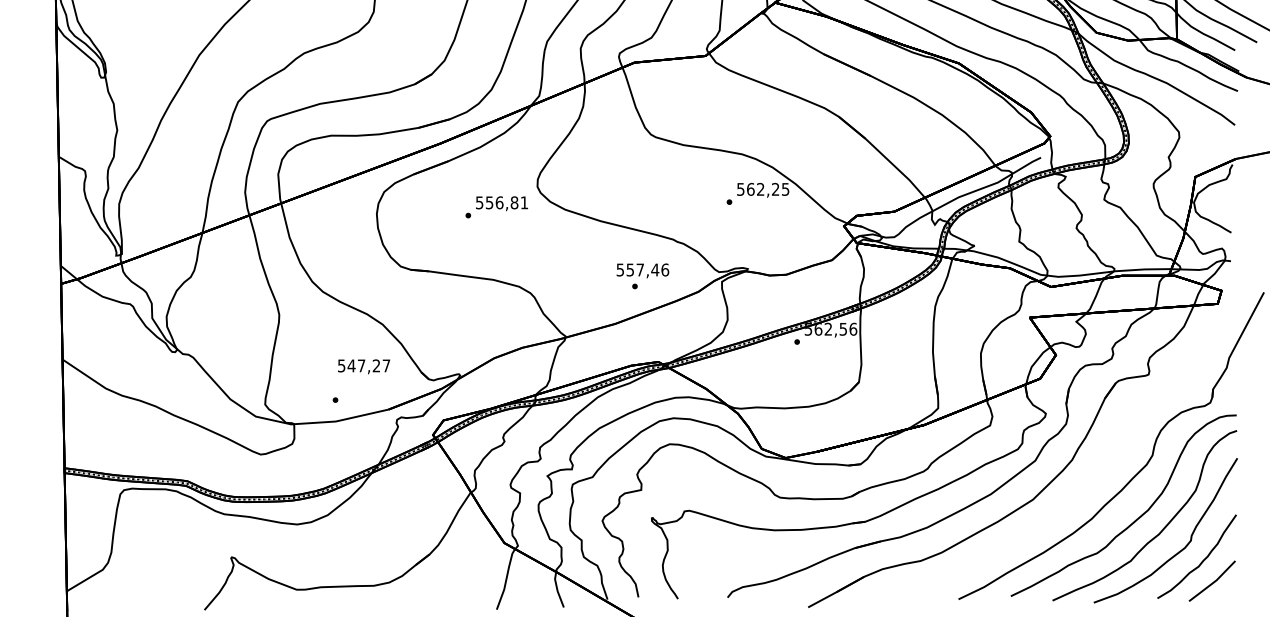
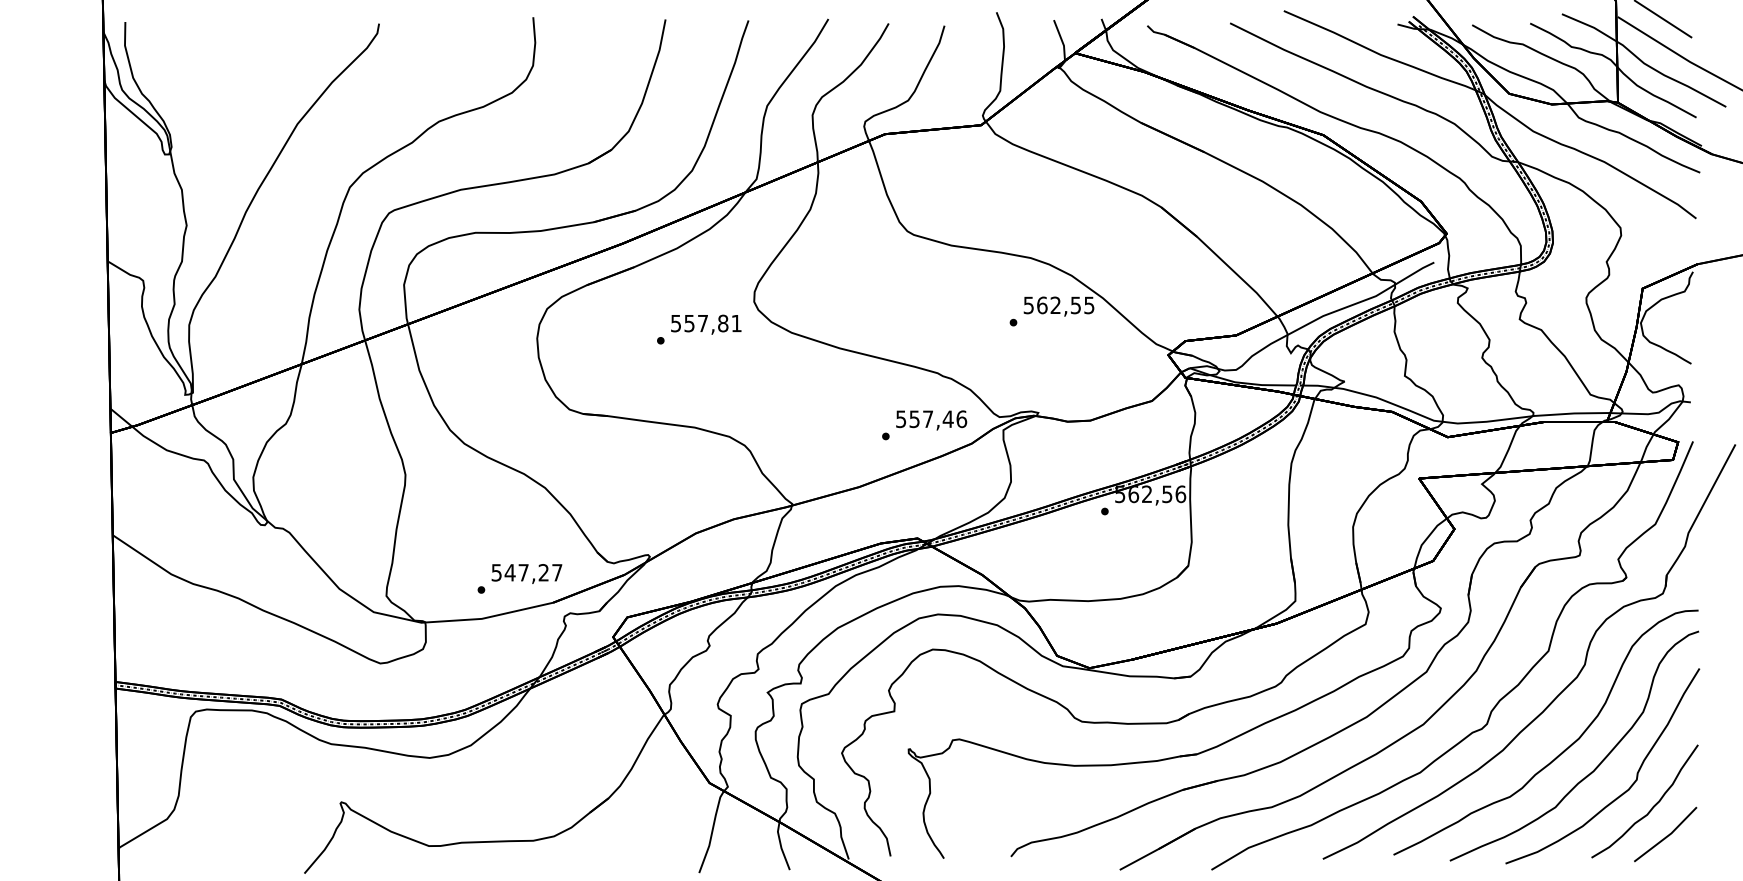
text: (775, 189) -> (1075, 305), 562,25 -> 562,55
text: (499, 202) -> (702, 323), 556,81 -> 557,81
text: (642, 270) -> (931, 420), moved
text: (363, 366) -> (526, 573), moved
part: (1088, 481) -> (1498, 700), added

